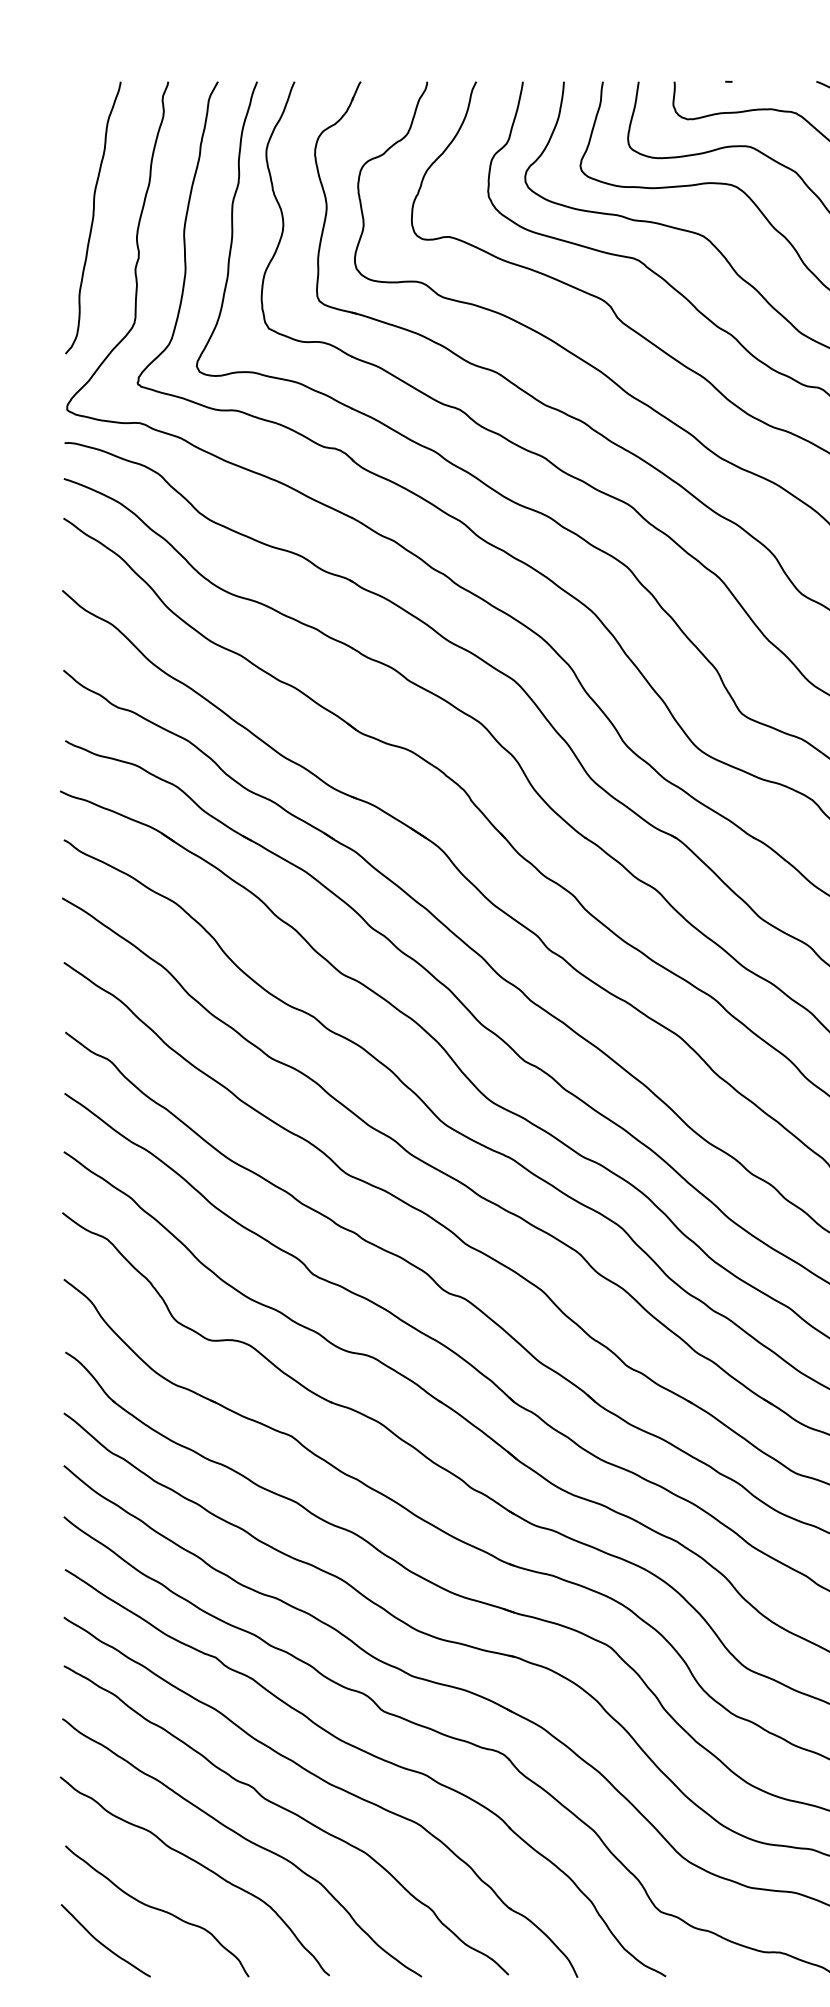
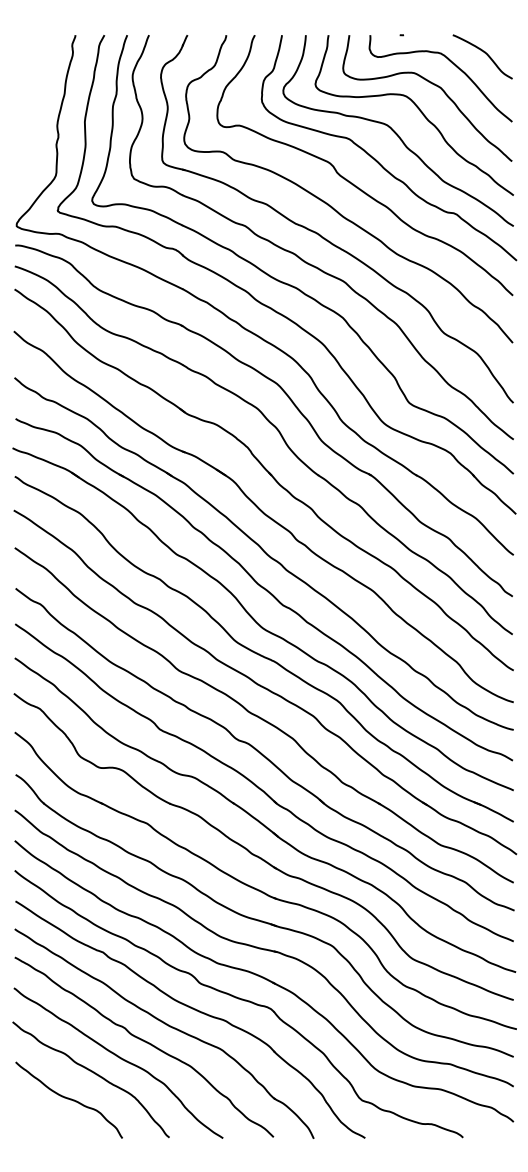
curve: (92, 217) -> (31, 114), removed
curve: (101, 1941) -> (36, 1117), removed

